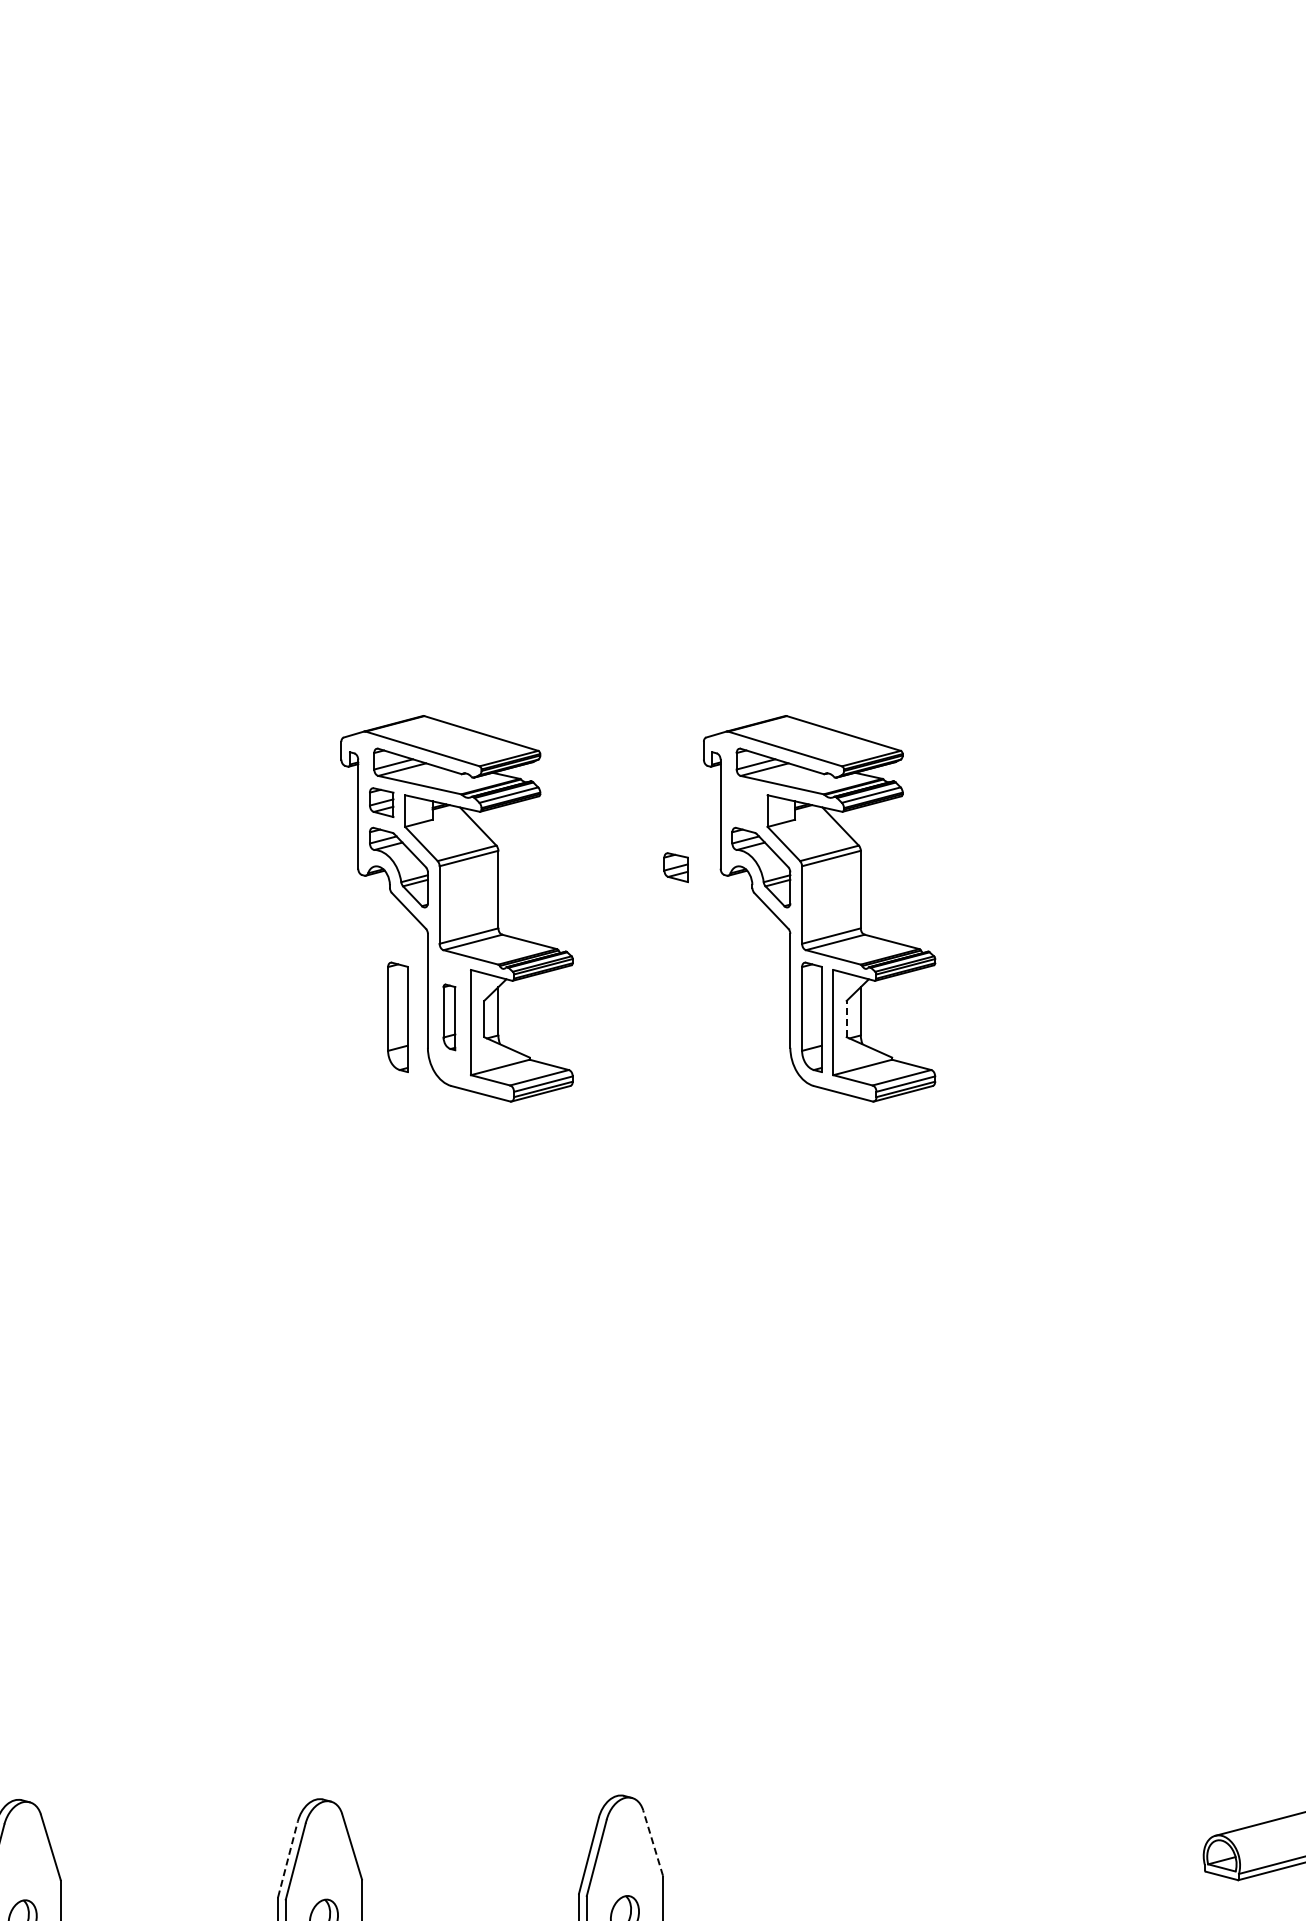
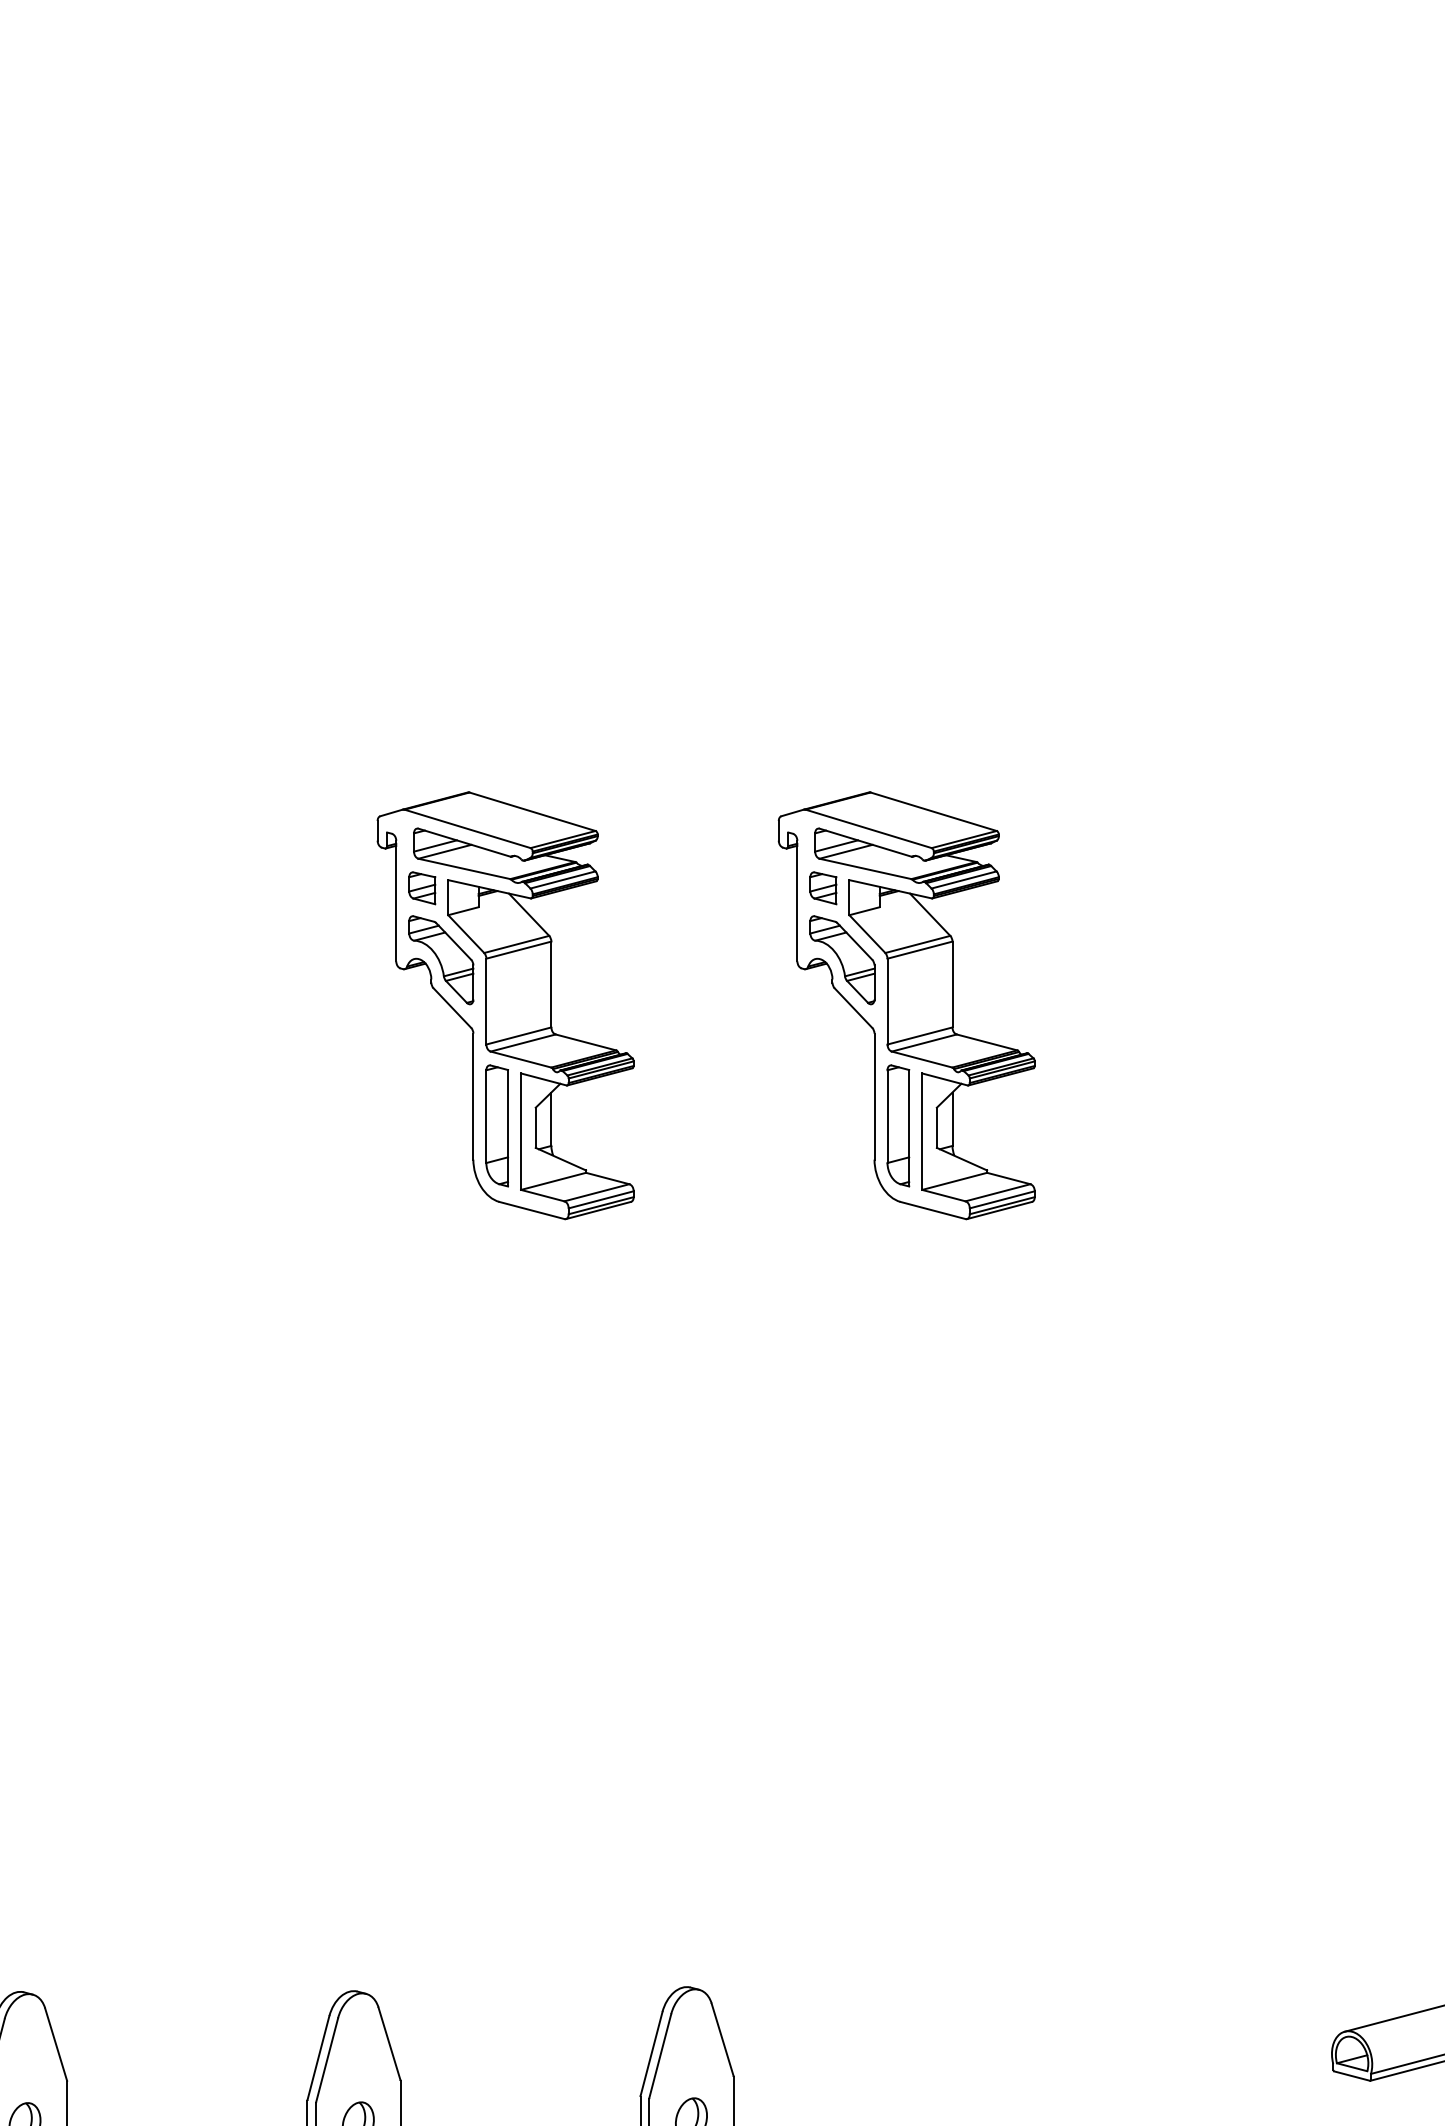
part: (675, 867) -> (822, 888), moved
part: (397, 1016) -> (439, 1124), removed
part: (449, 1017) -> (497, 1126), size x1.67
line: (846, 1018) -> (936, 1127), dashed -> solid
line: (652, 1842) -> (721, 2039), dashed -> solid
line: (288, 1858) -> (319, 2056), dashed -> solid

